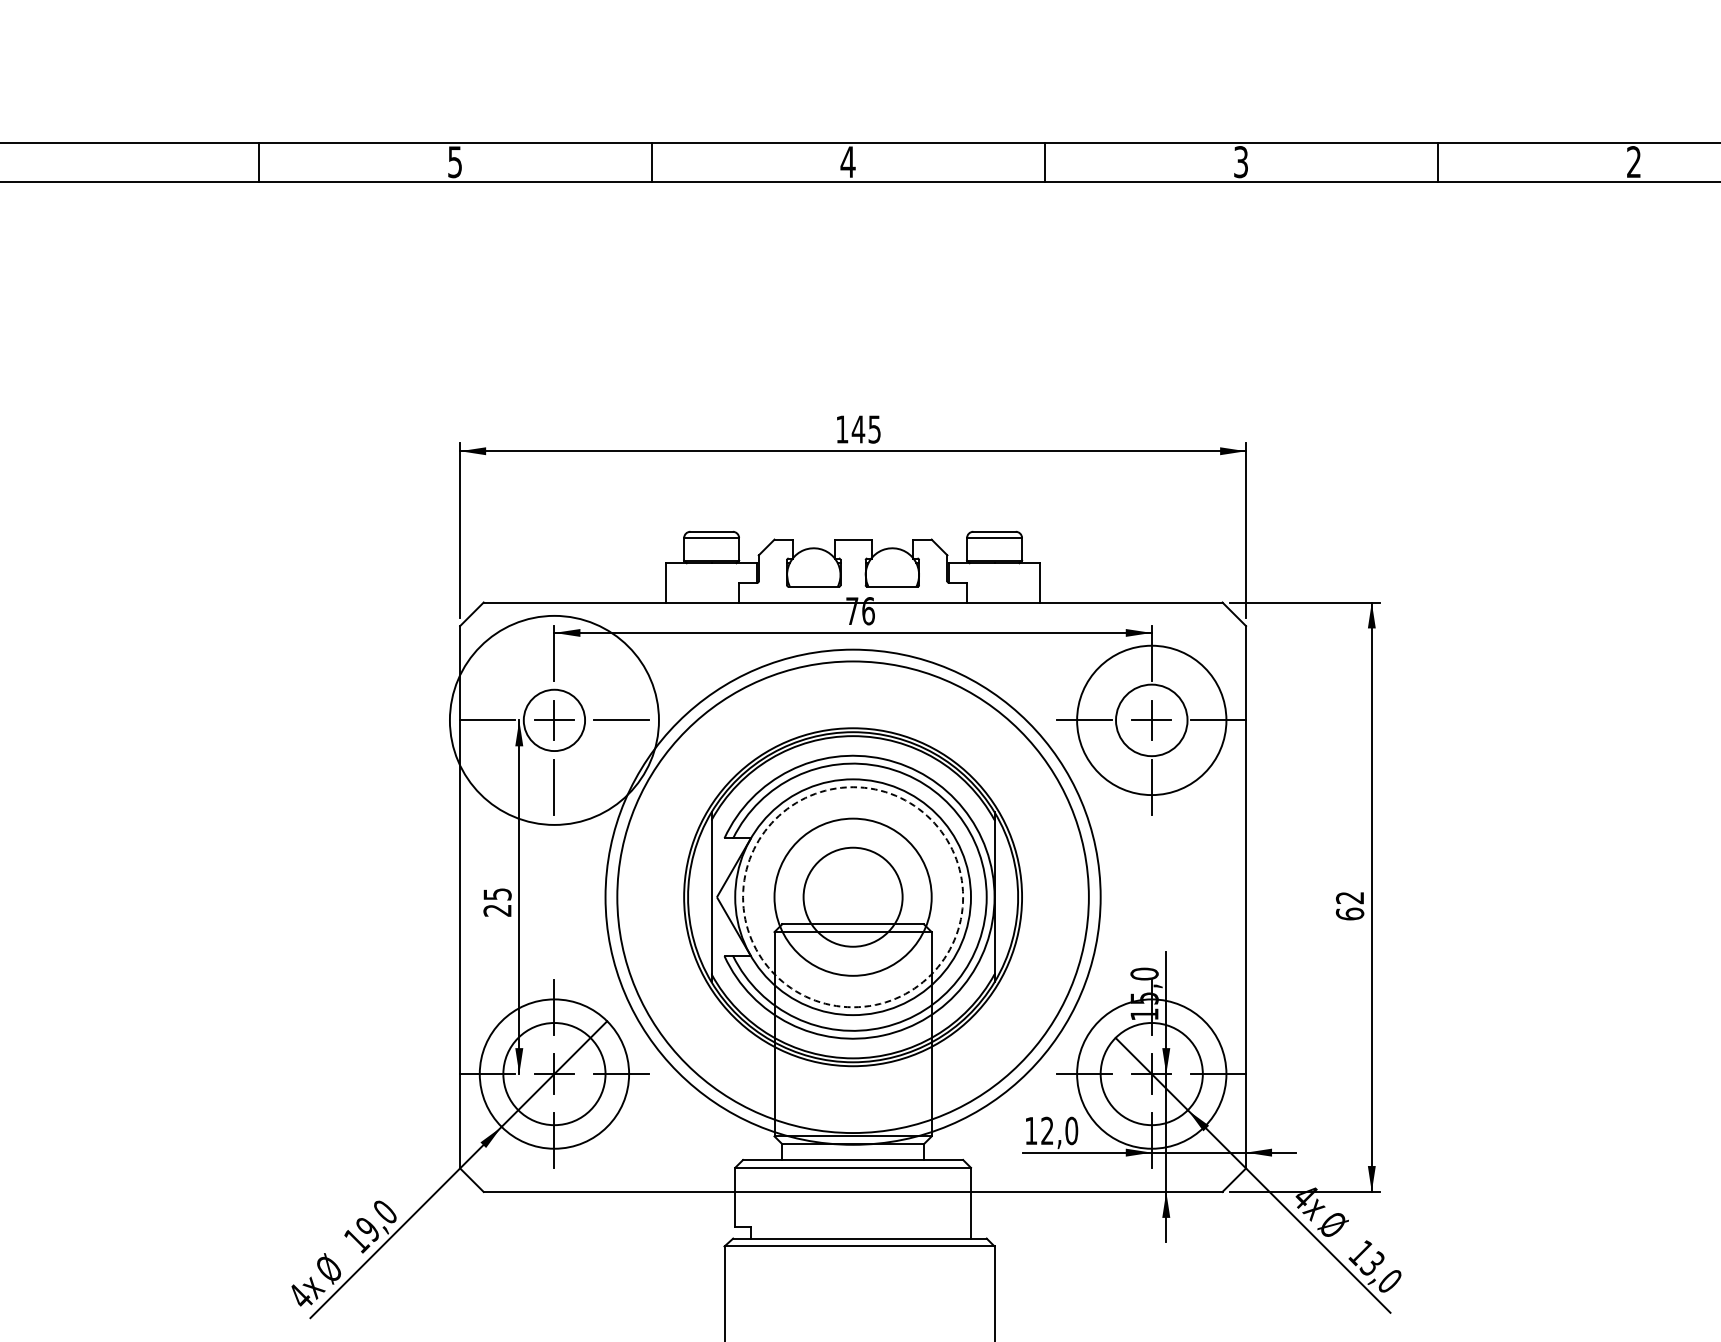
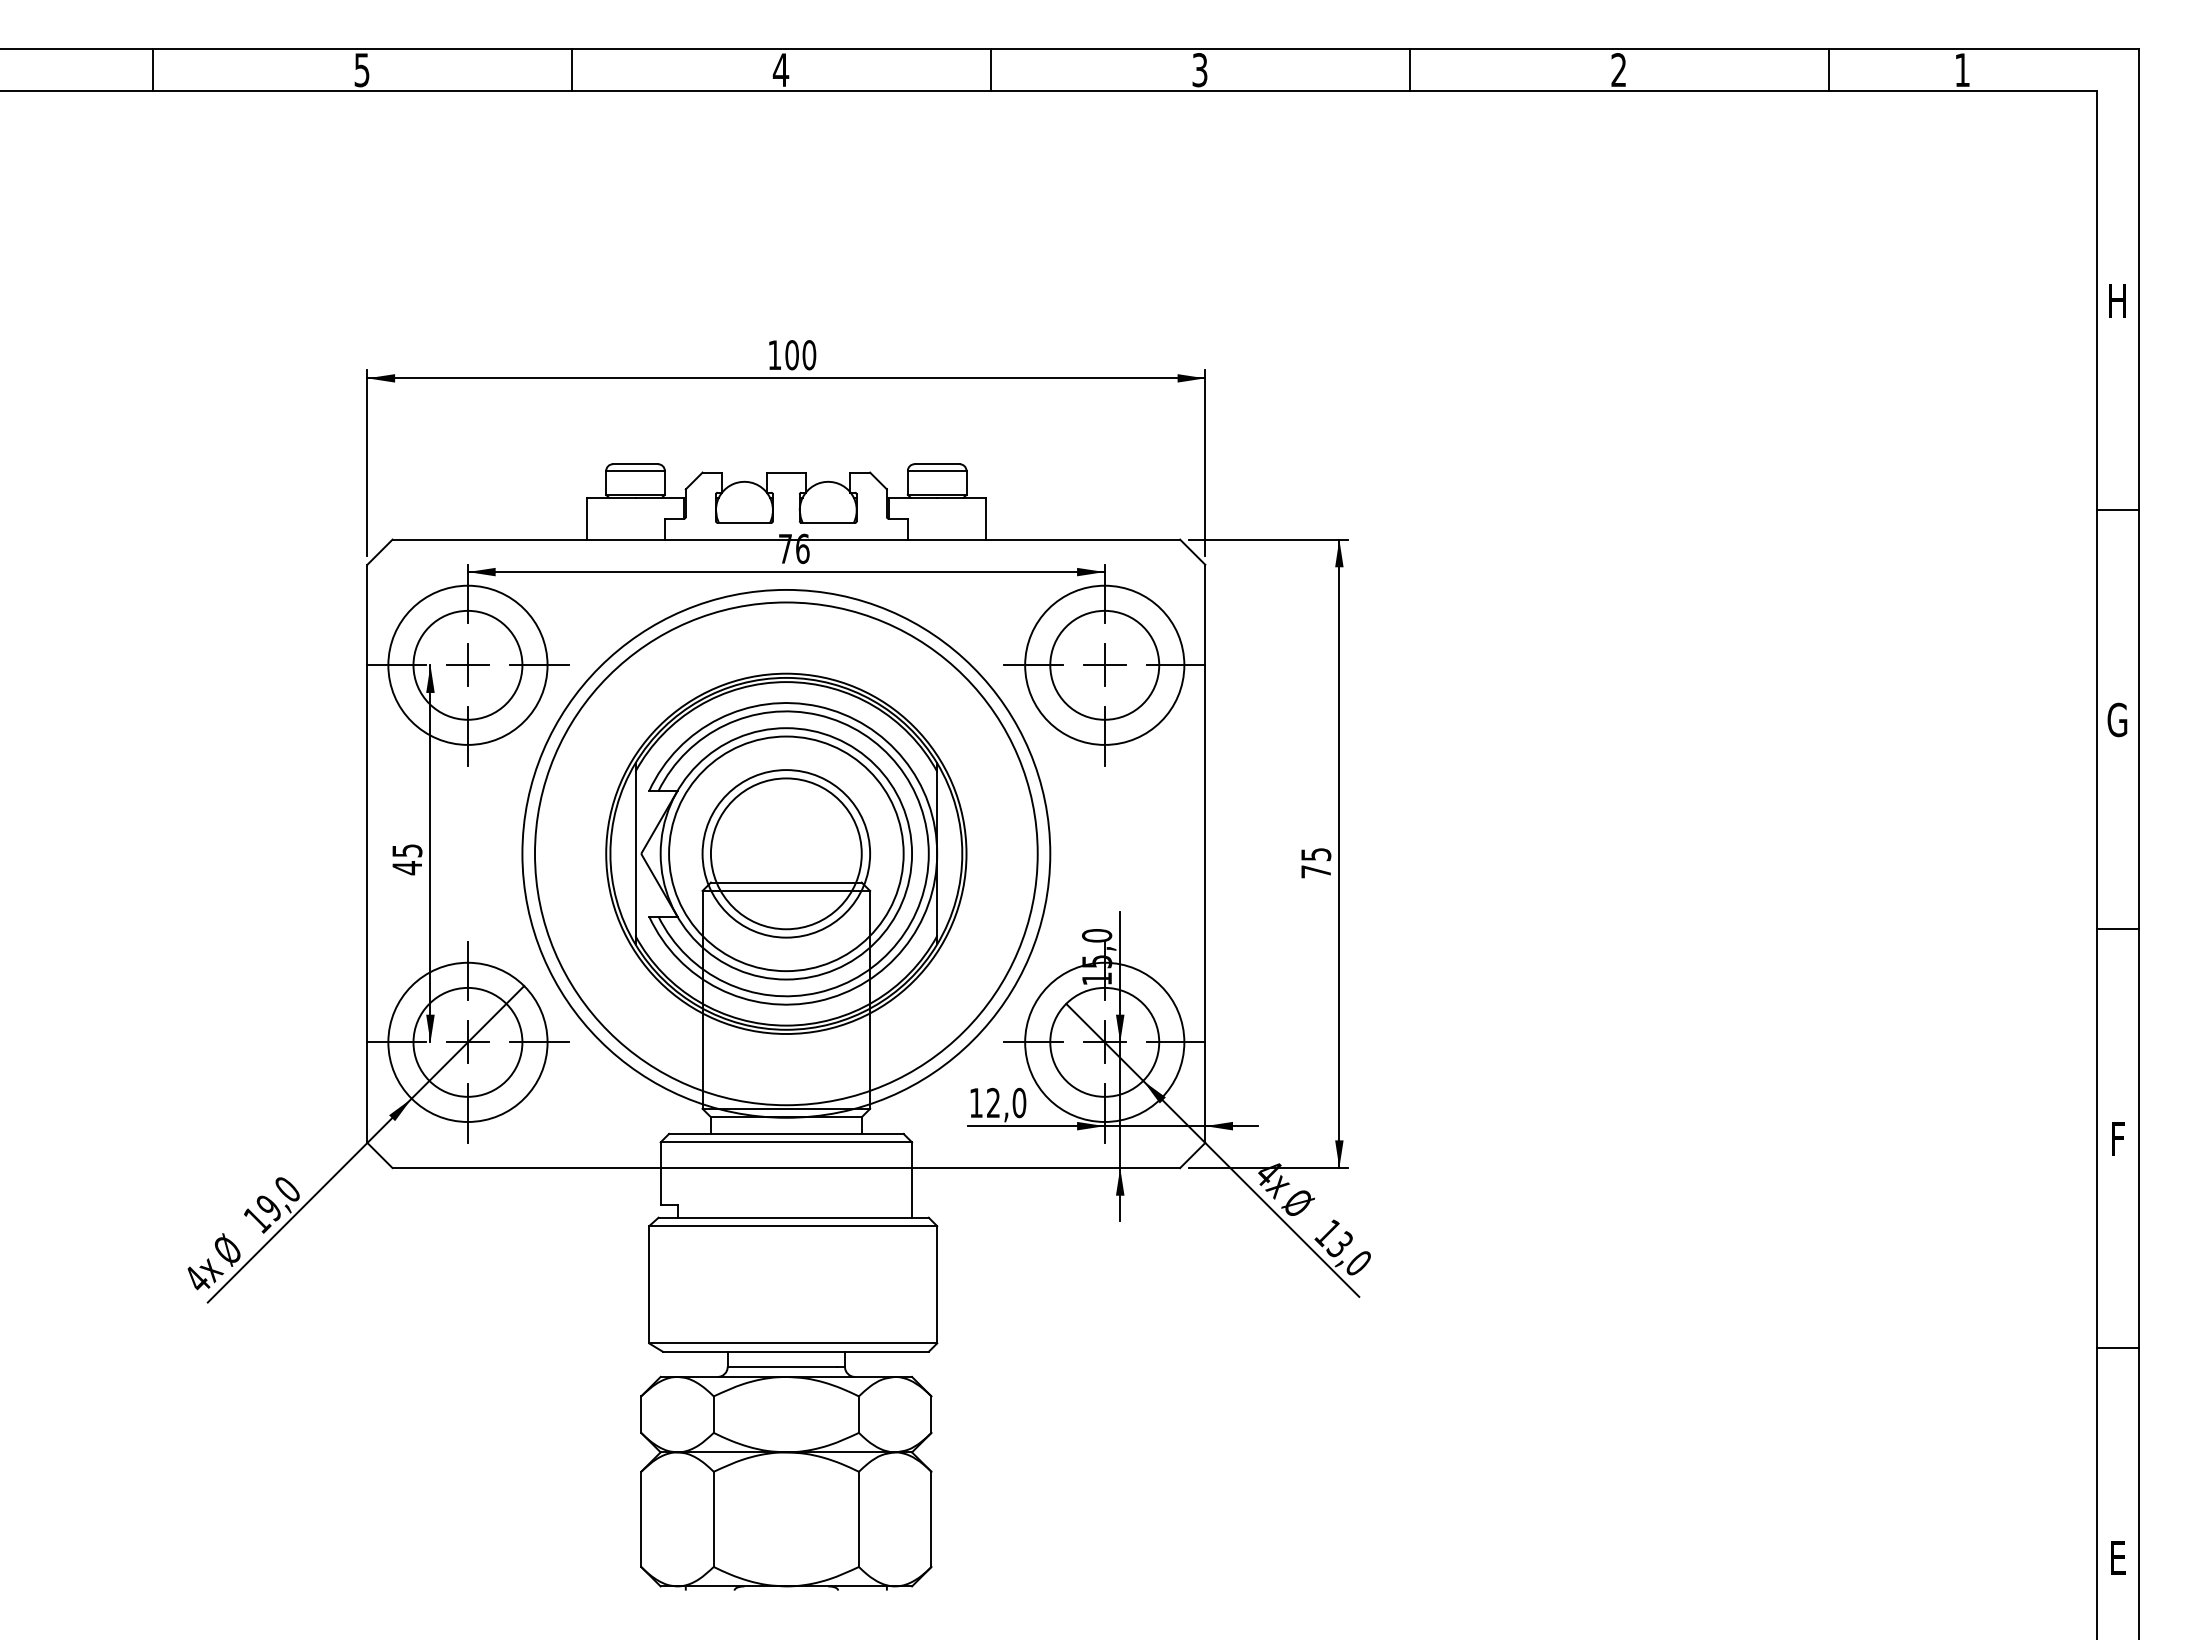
text: (866, 429) -> (800, 355), 145 -> 100
circle: (554, 719) -> (467, 664), size x0.71
circle: (554, 719) -> (467, 664), size x1.67
circle: (1151, 719) -> (1104, 664), size x1.43
circle: (852, 896) -> (785, 853), size x1.43
circle: (853, 896) -> (786, 853), dashed -> solid
text: (1350, 906) -> (1316, 863), 62 -> 75
text: (496, 910) -> (406, 868), 25 -> 45

